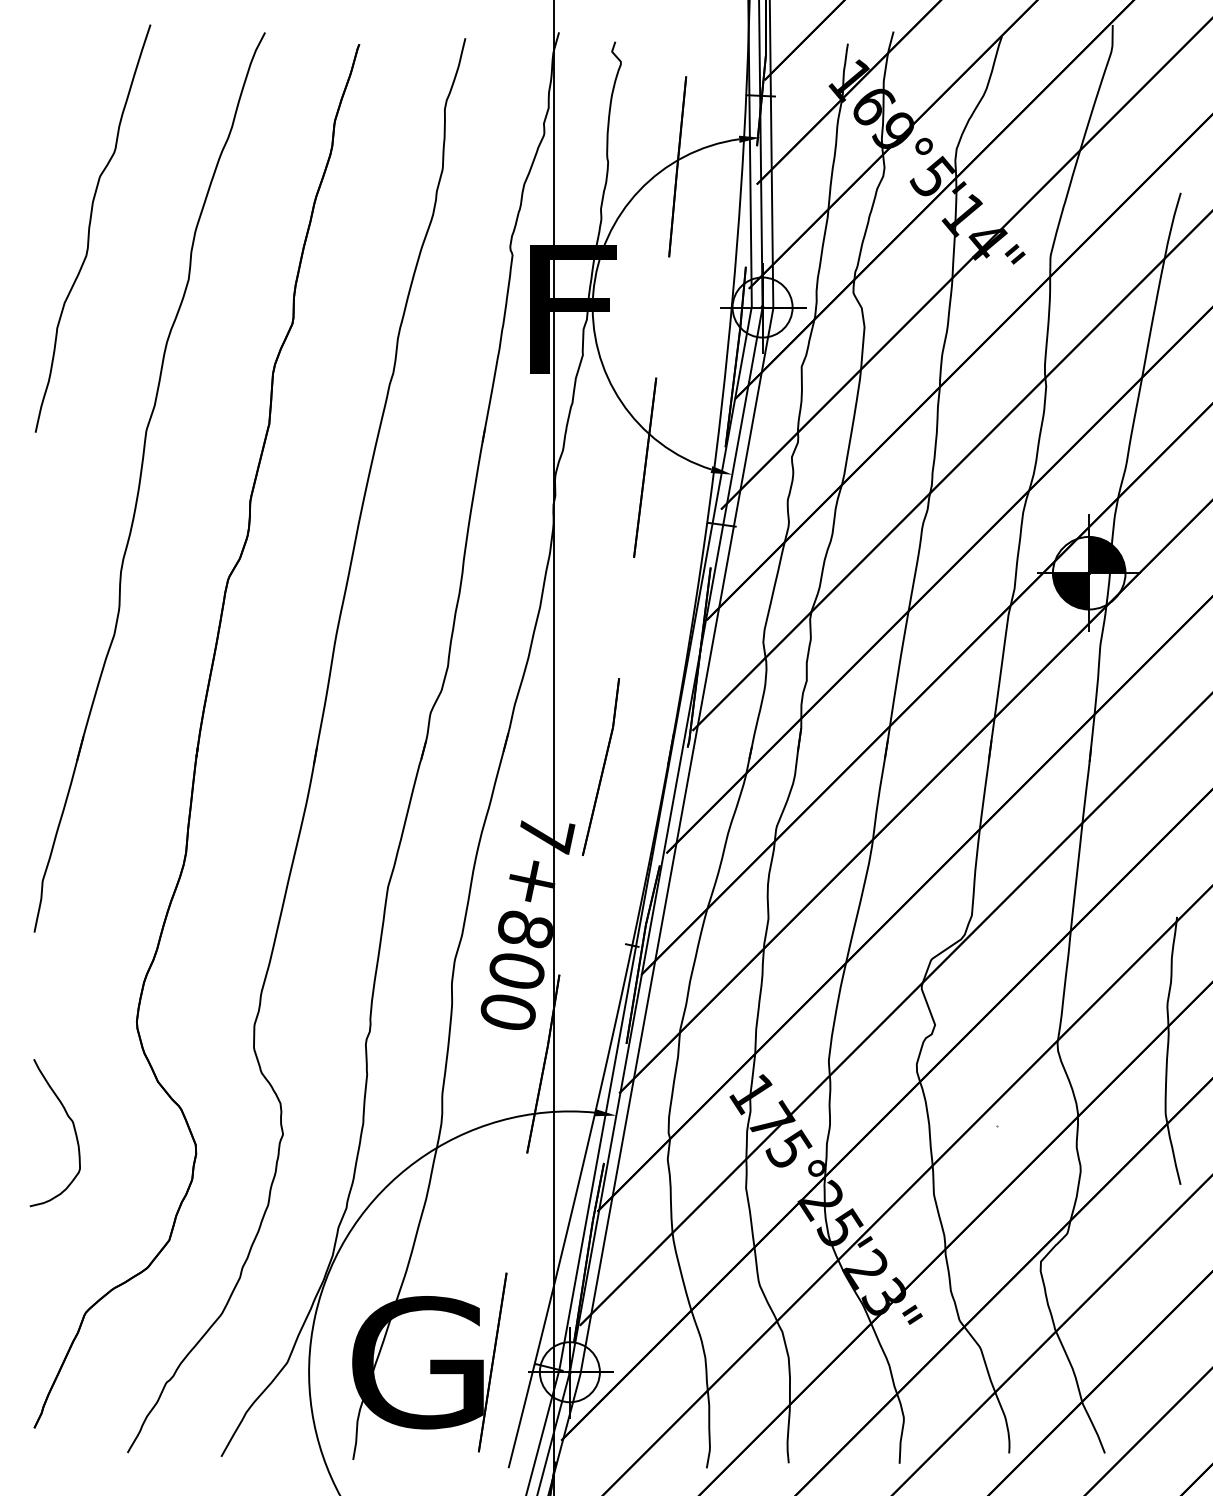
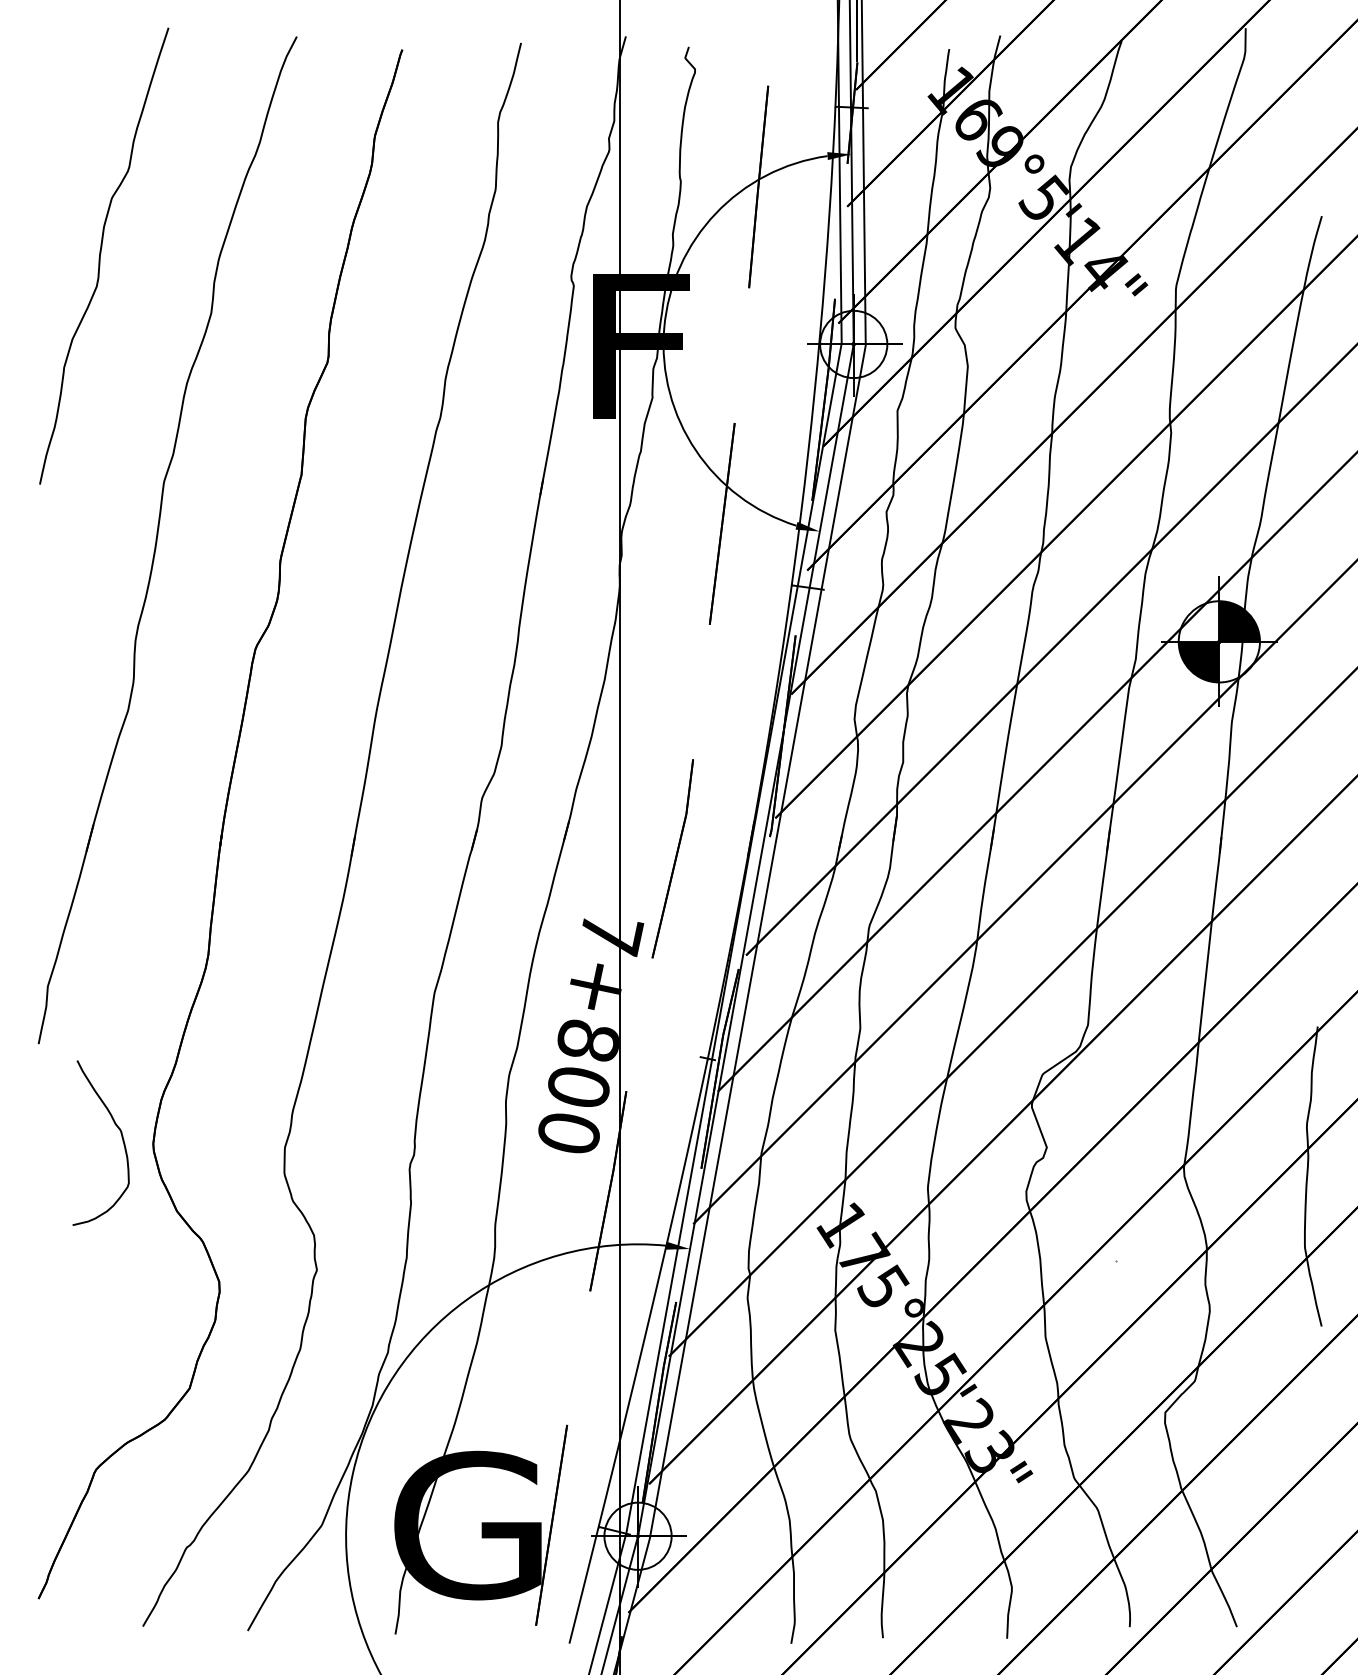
curve: (73, 1128) -> (121, 1138), moved

